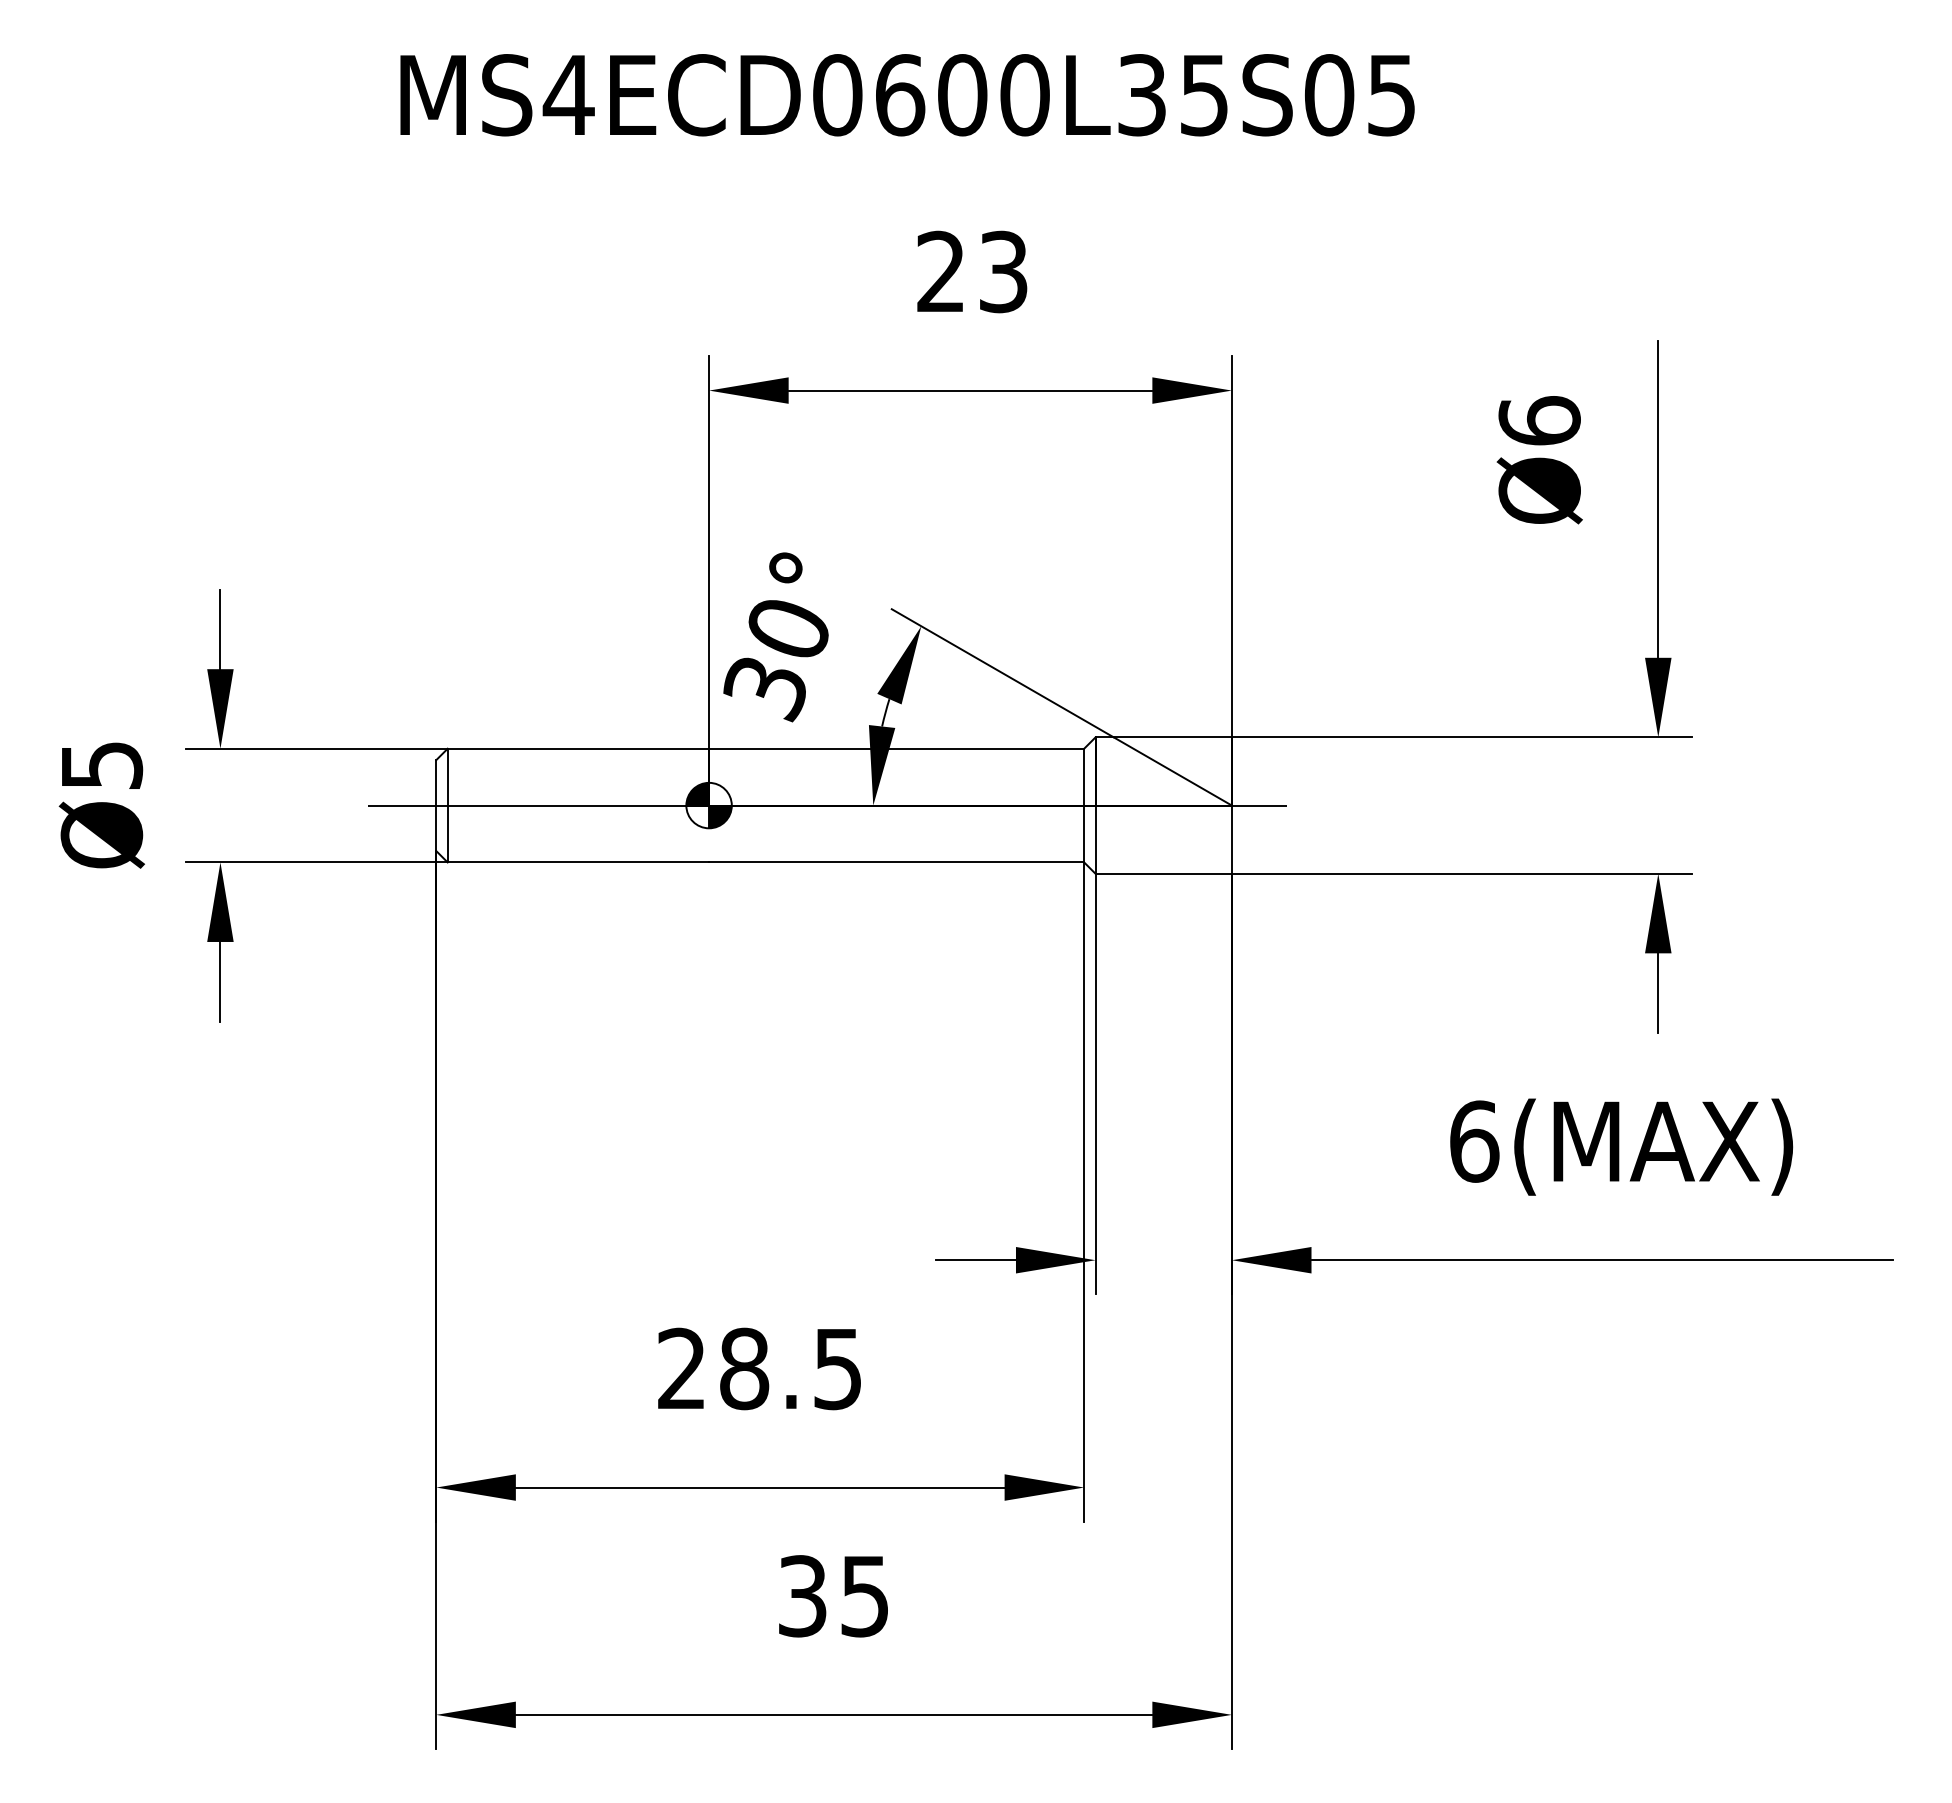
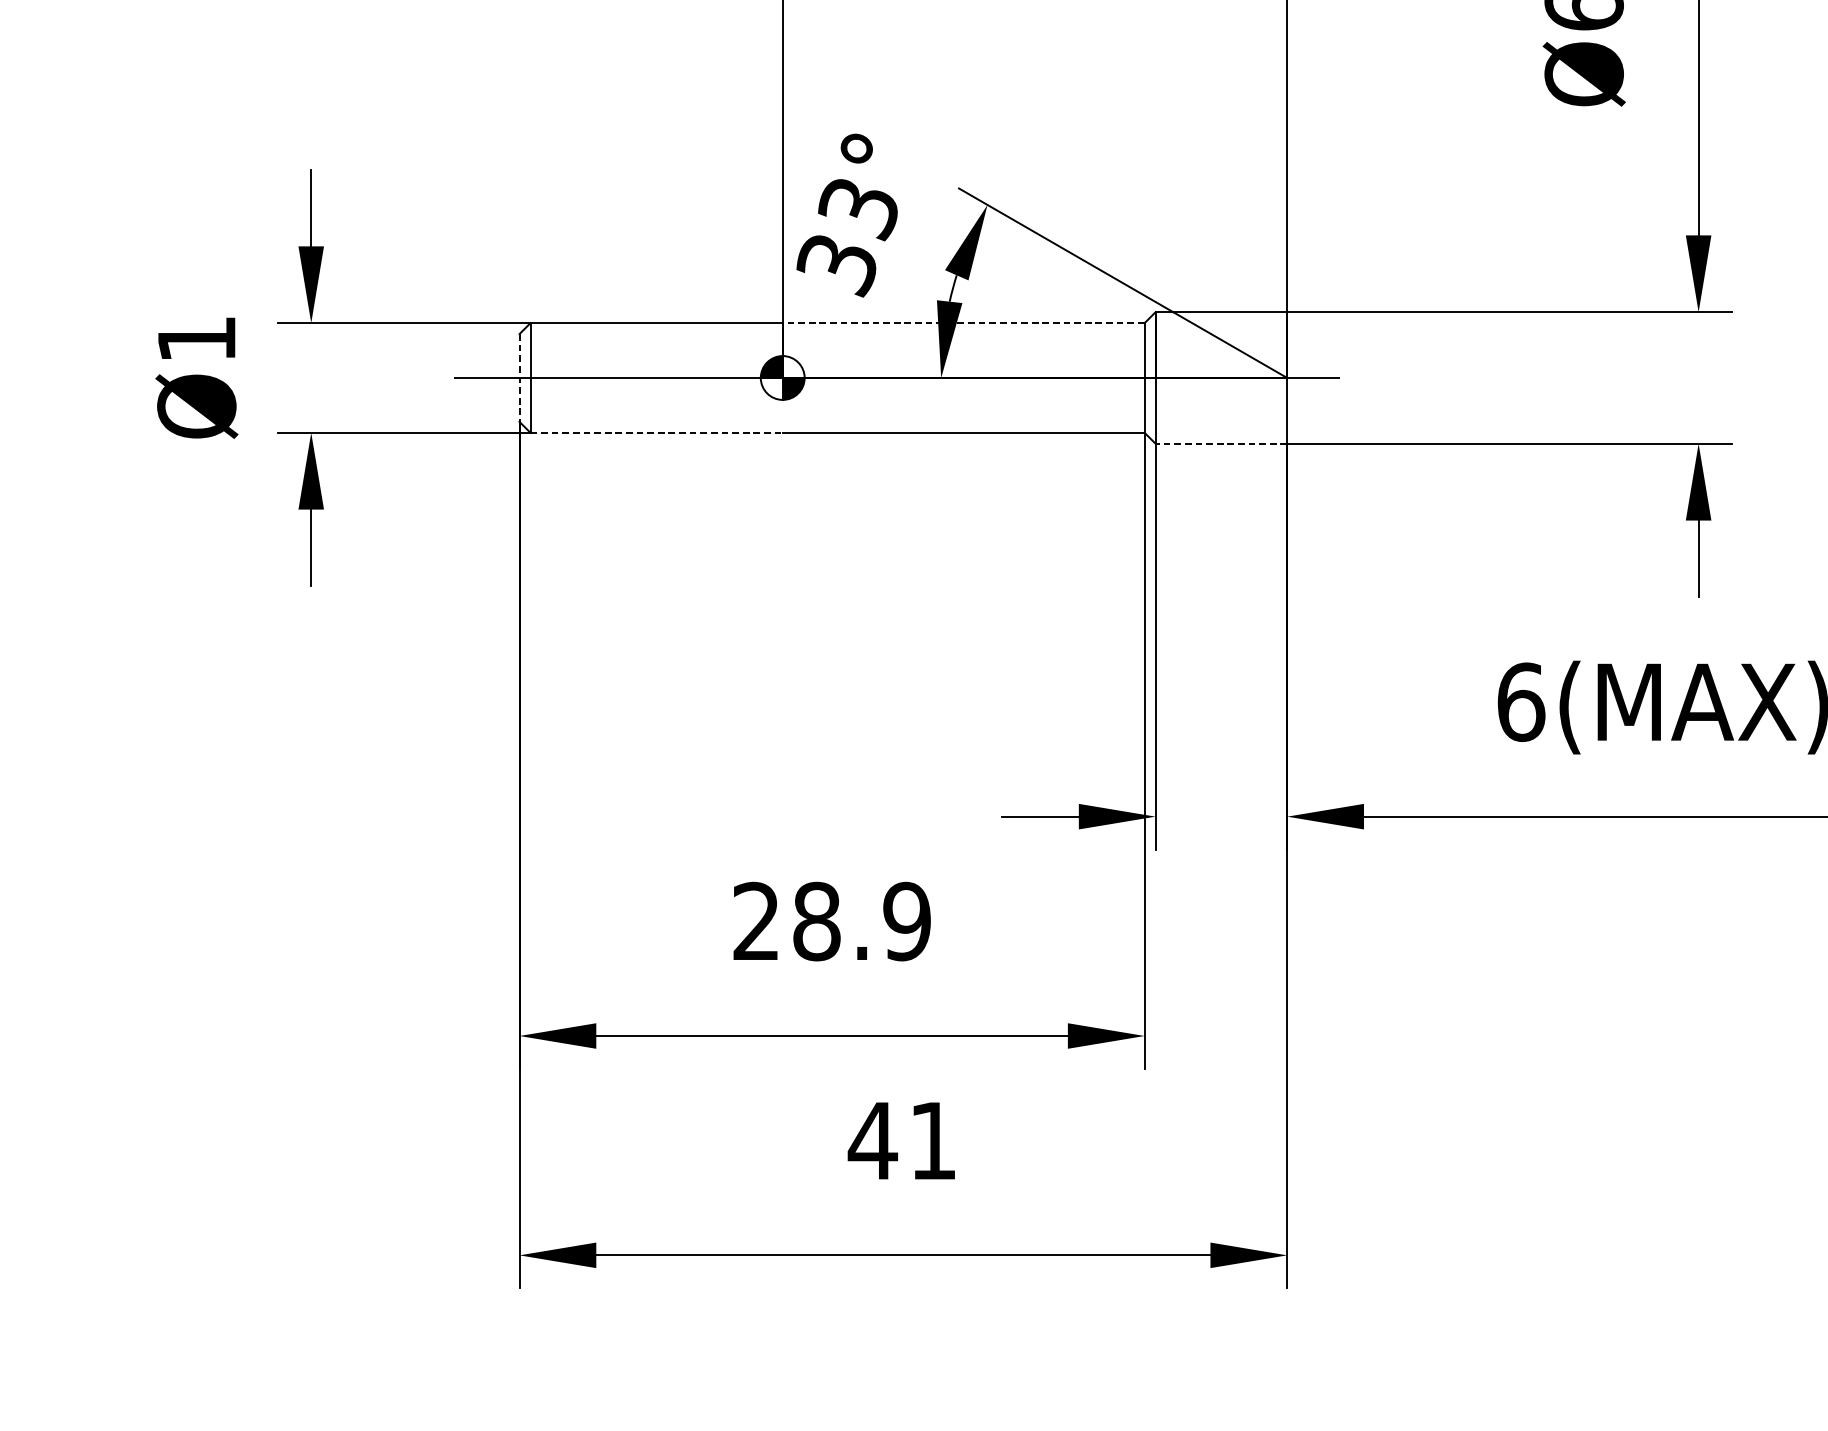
text: (786, 631) -> (857, 210), 30° -> 33°
line: (896, 748) -> (963, 322), solid -> dashed
text: (102, 765) -> (197, 339), Ø5 -> Ø1
line: (436, 806) -> (519, 378), solid -> dashed
line: (578, 862) -> (656, 432), solid -> dashed
line: (1163, 873) -> (1221, 443), solid -> dashed
text: (837, 1368) -> (906, 921), 28.5 -> 28.9
text: (831, 1596) -> (900, 1141), 35 -> 41

